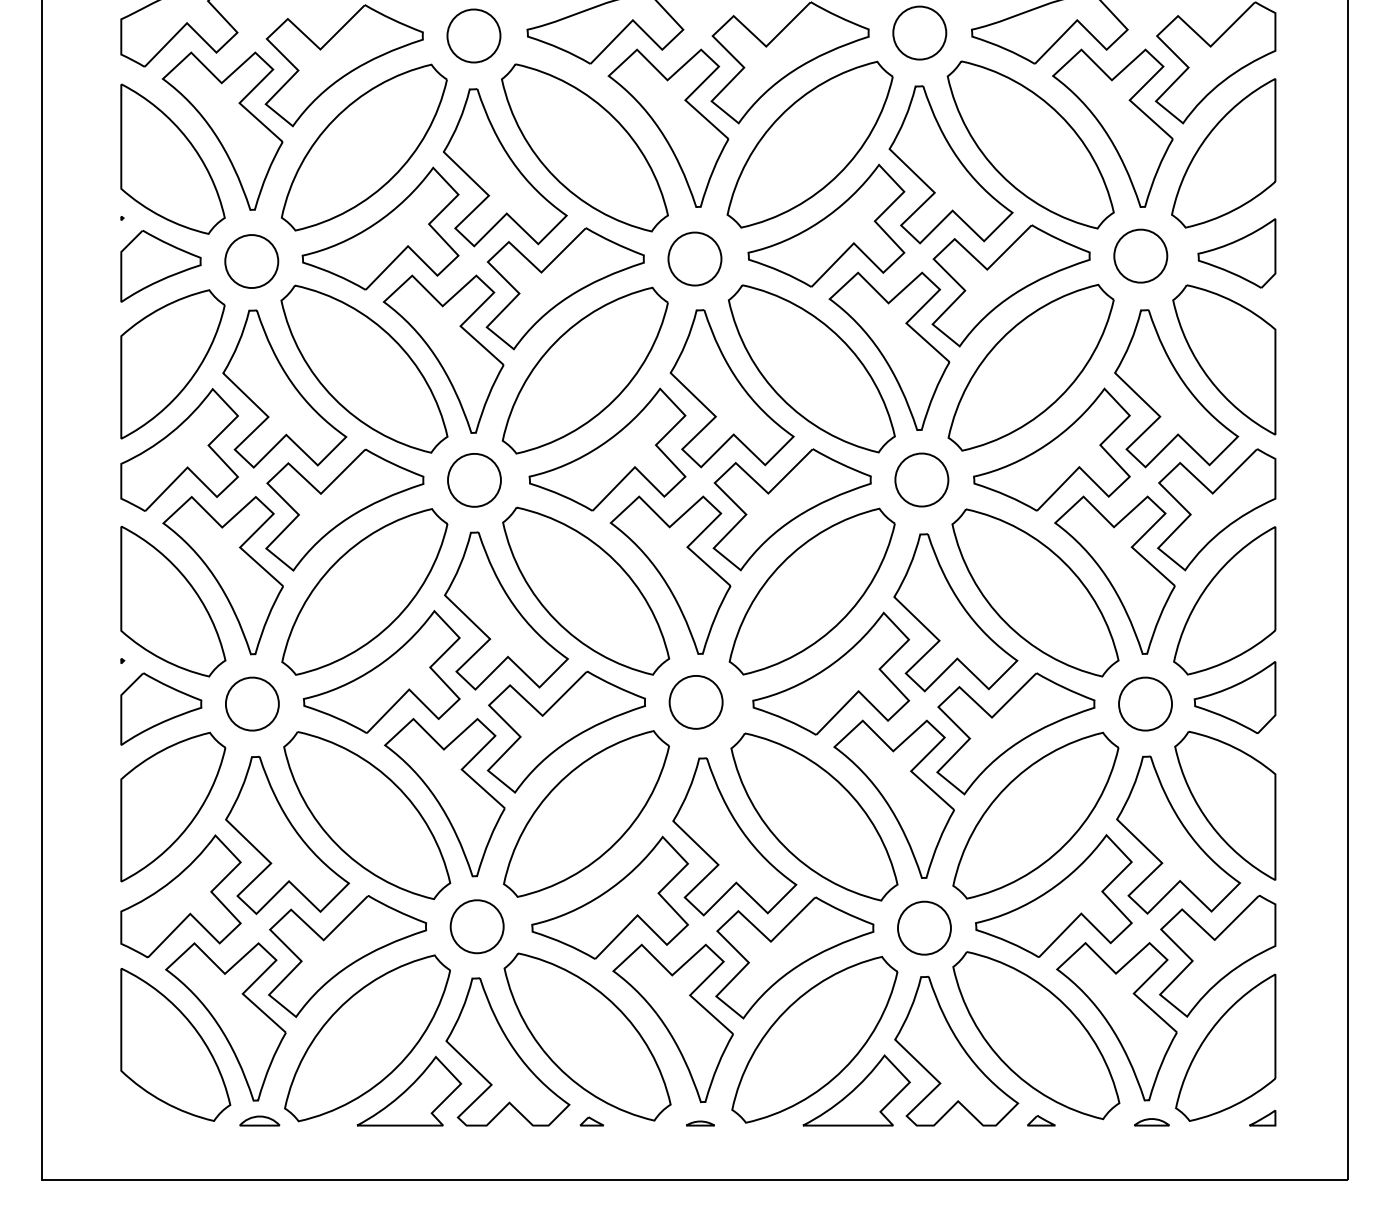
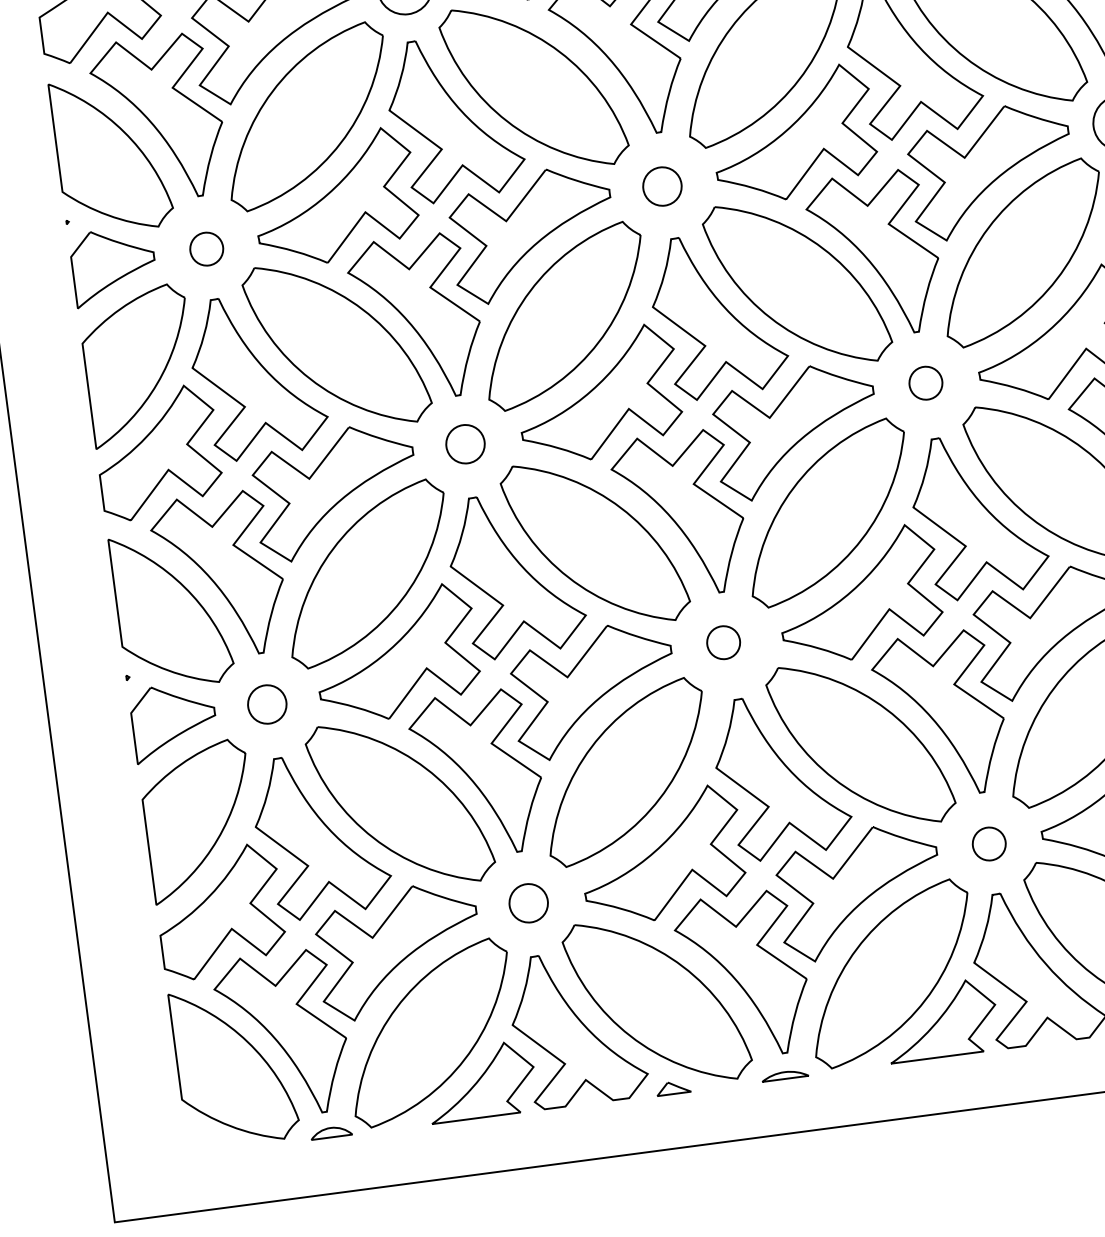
part: (694, 258) -> (661, 186), size x0.7
part: (251, 261) -> (206, 249), size x0.6
part: (921, 479) -> (925, 382), size x0.6
part: (474, 480) -> (465, 444), size x0.7
part: (695, 702) -> (723, 642), size x0.6
part: (252, 703) -> (267, 703), size x0.7
part: (476, 926) -> (528, 903), size x0.7
part: (924, 927) -> (989, 843), size x0.6
part: (591, 1121) -> (672, 1088), size x1.4
part: (700, 1123) -> (785, 1075), size x1.6

